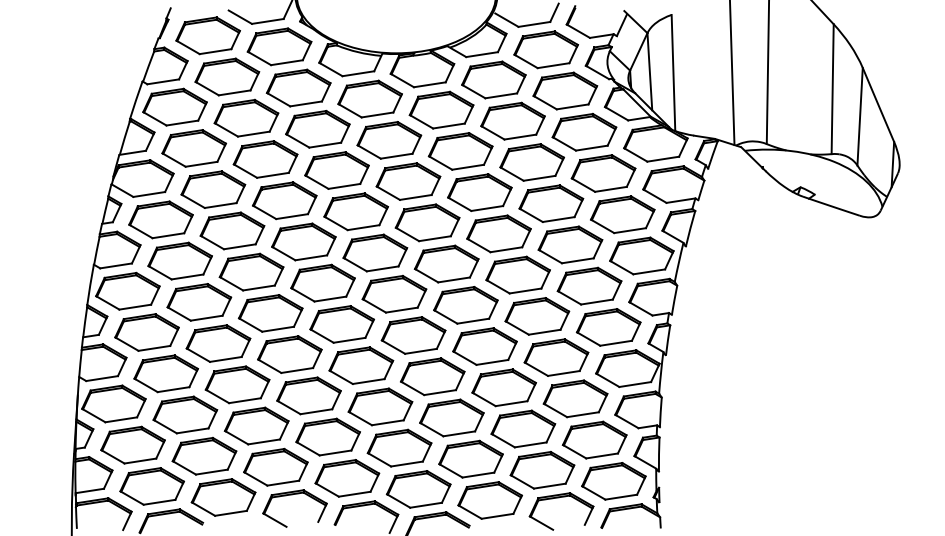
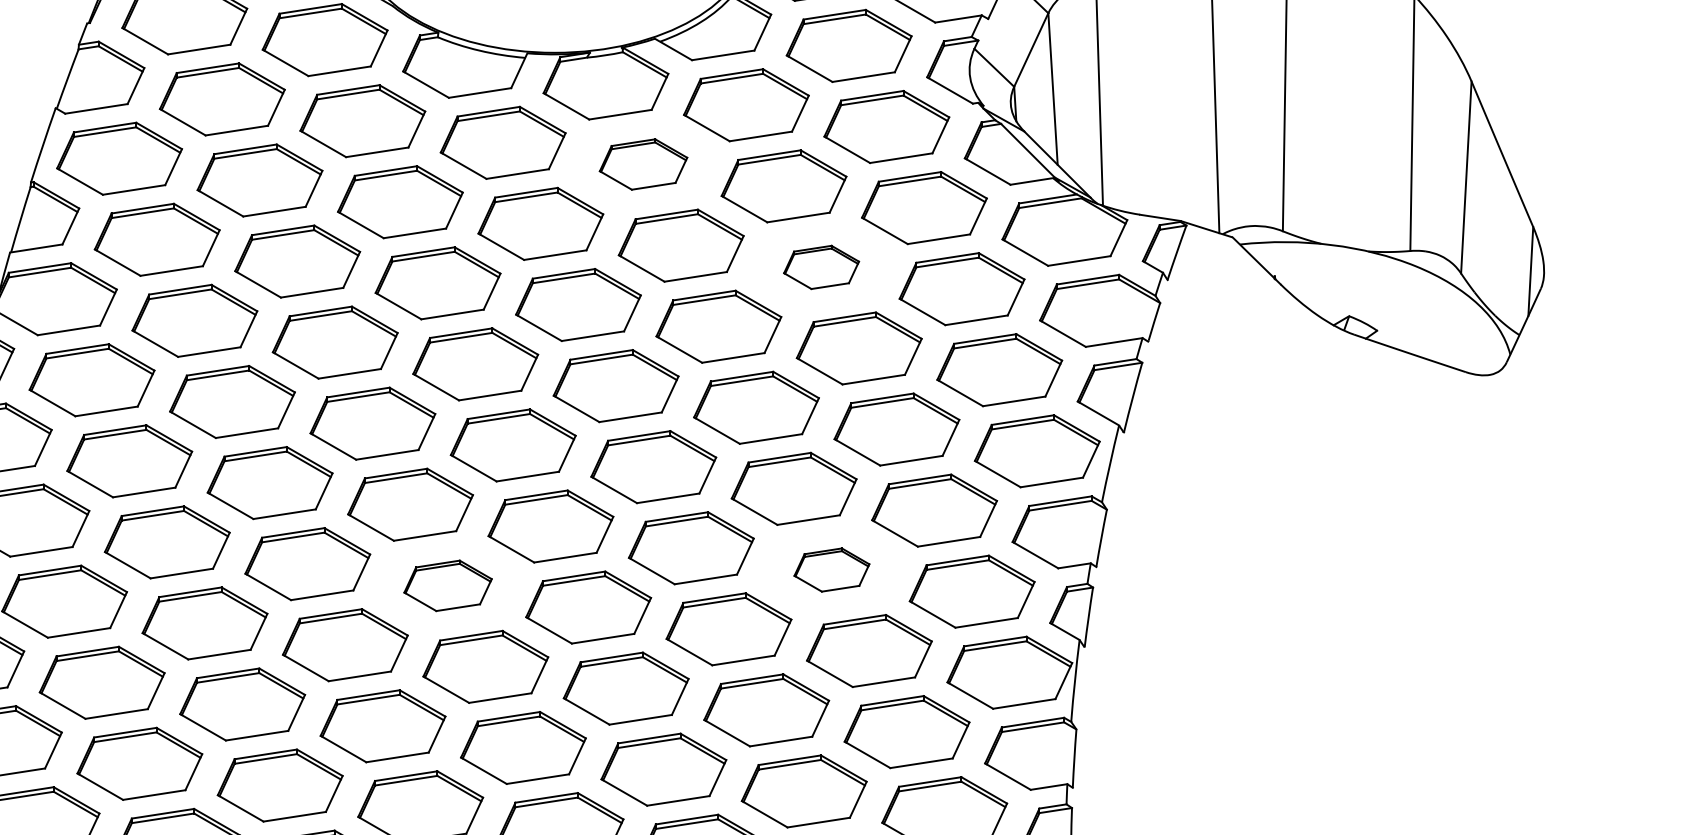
part: (441, 109) -> (643, 163), size x0.7
part: (531, 162) -> (820, 267), size x0.6
part: (537, 316) -> (832, 570), size x0.6
part: (341, 324) -> (446, 585), size x0.7

